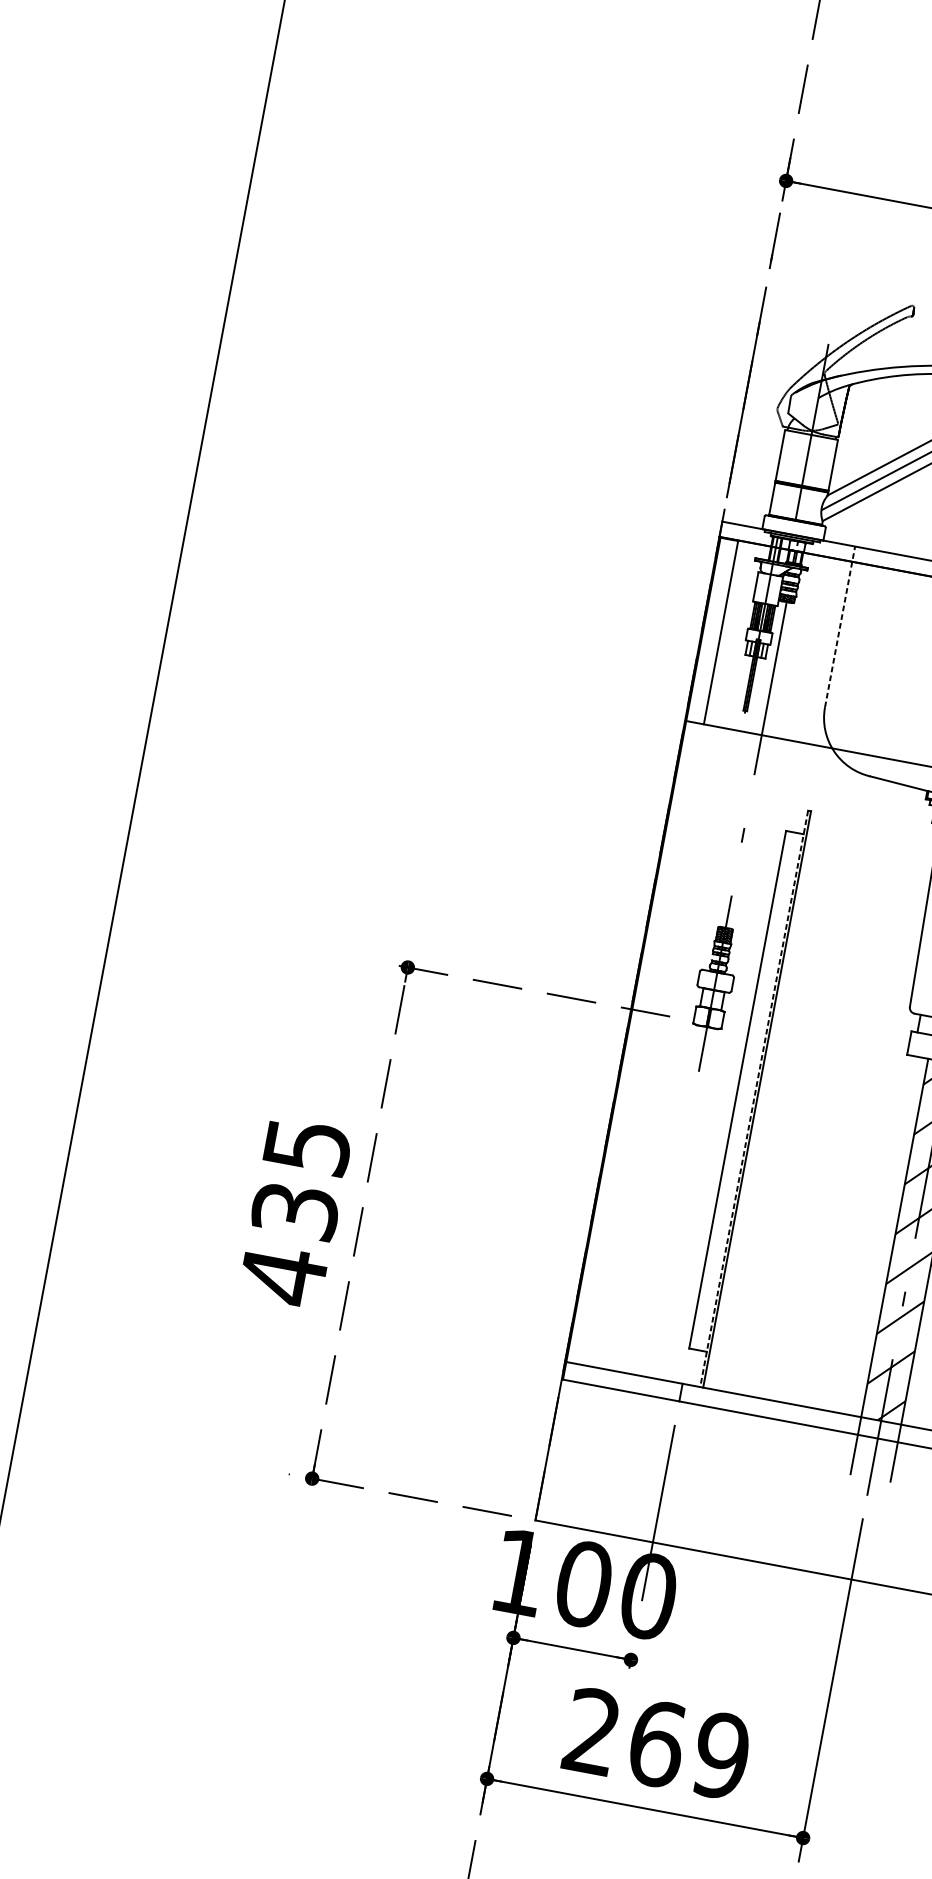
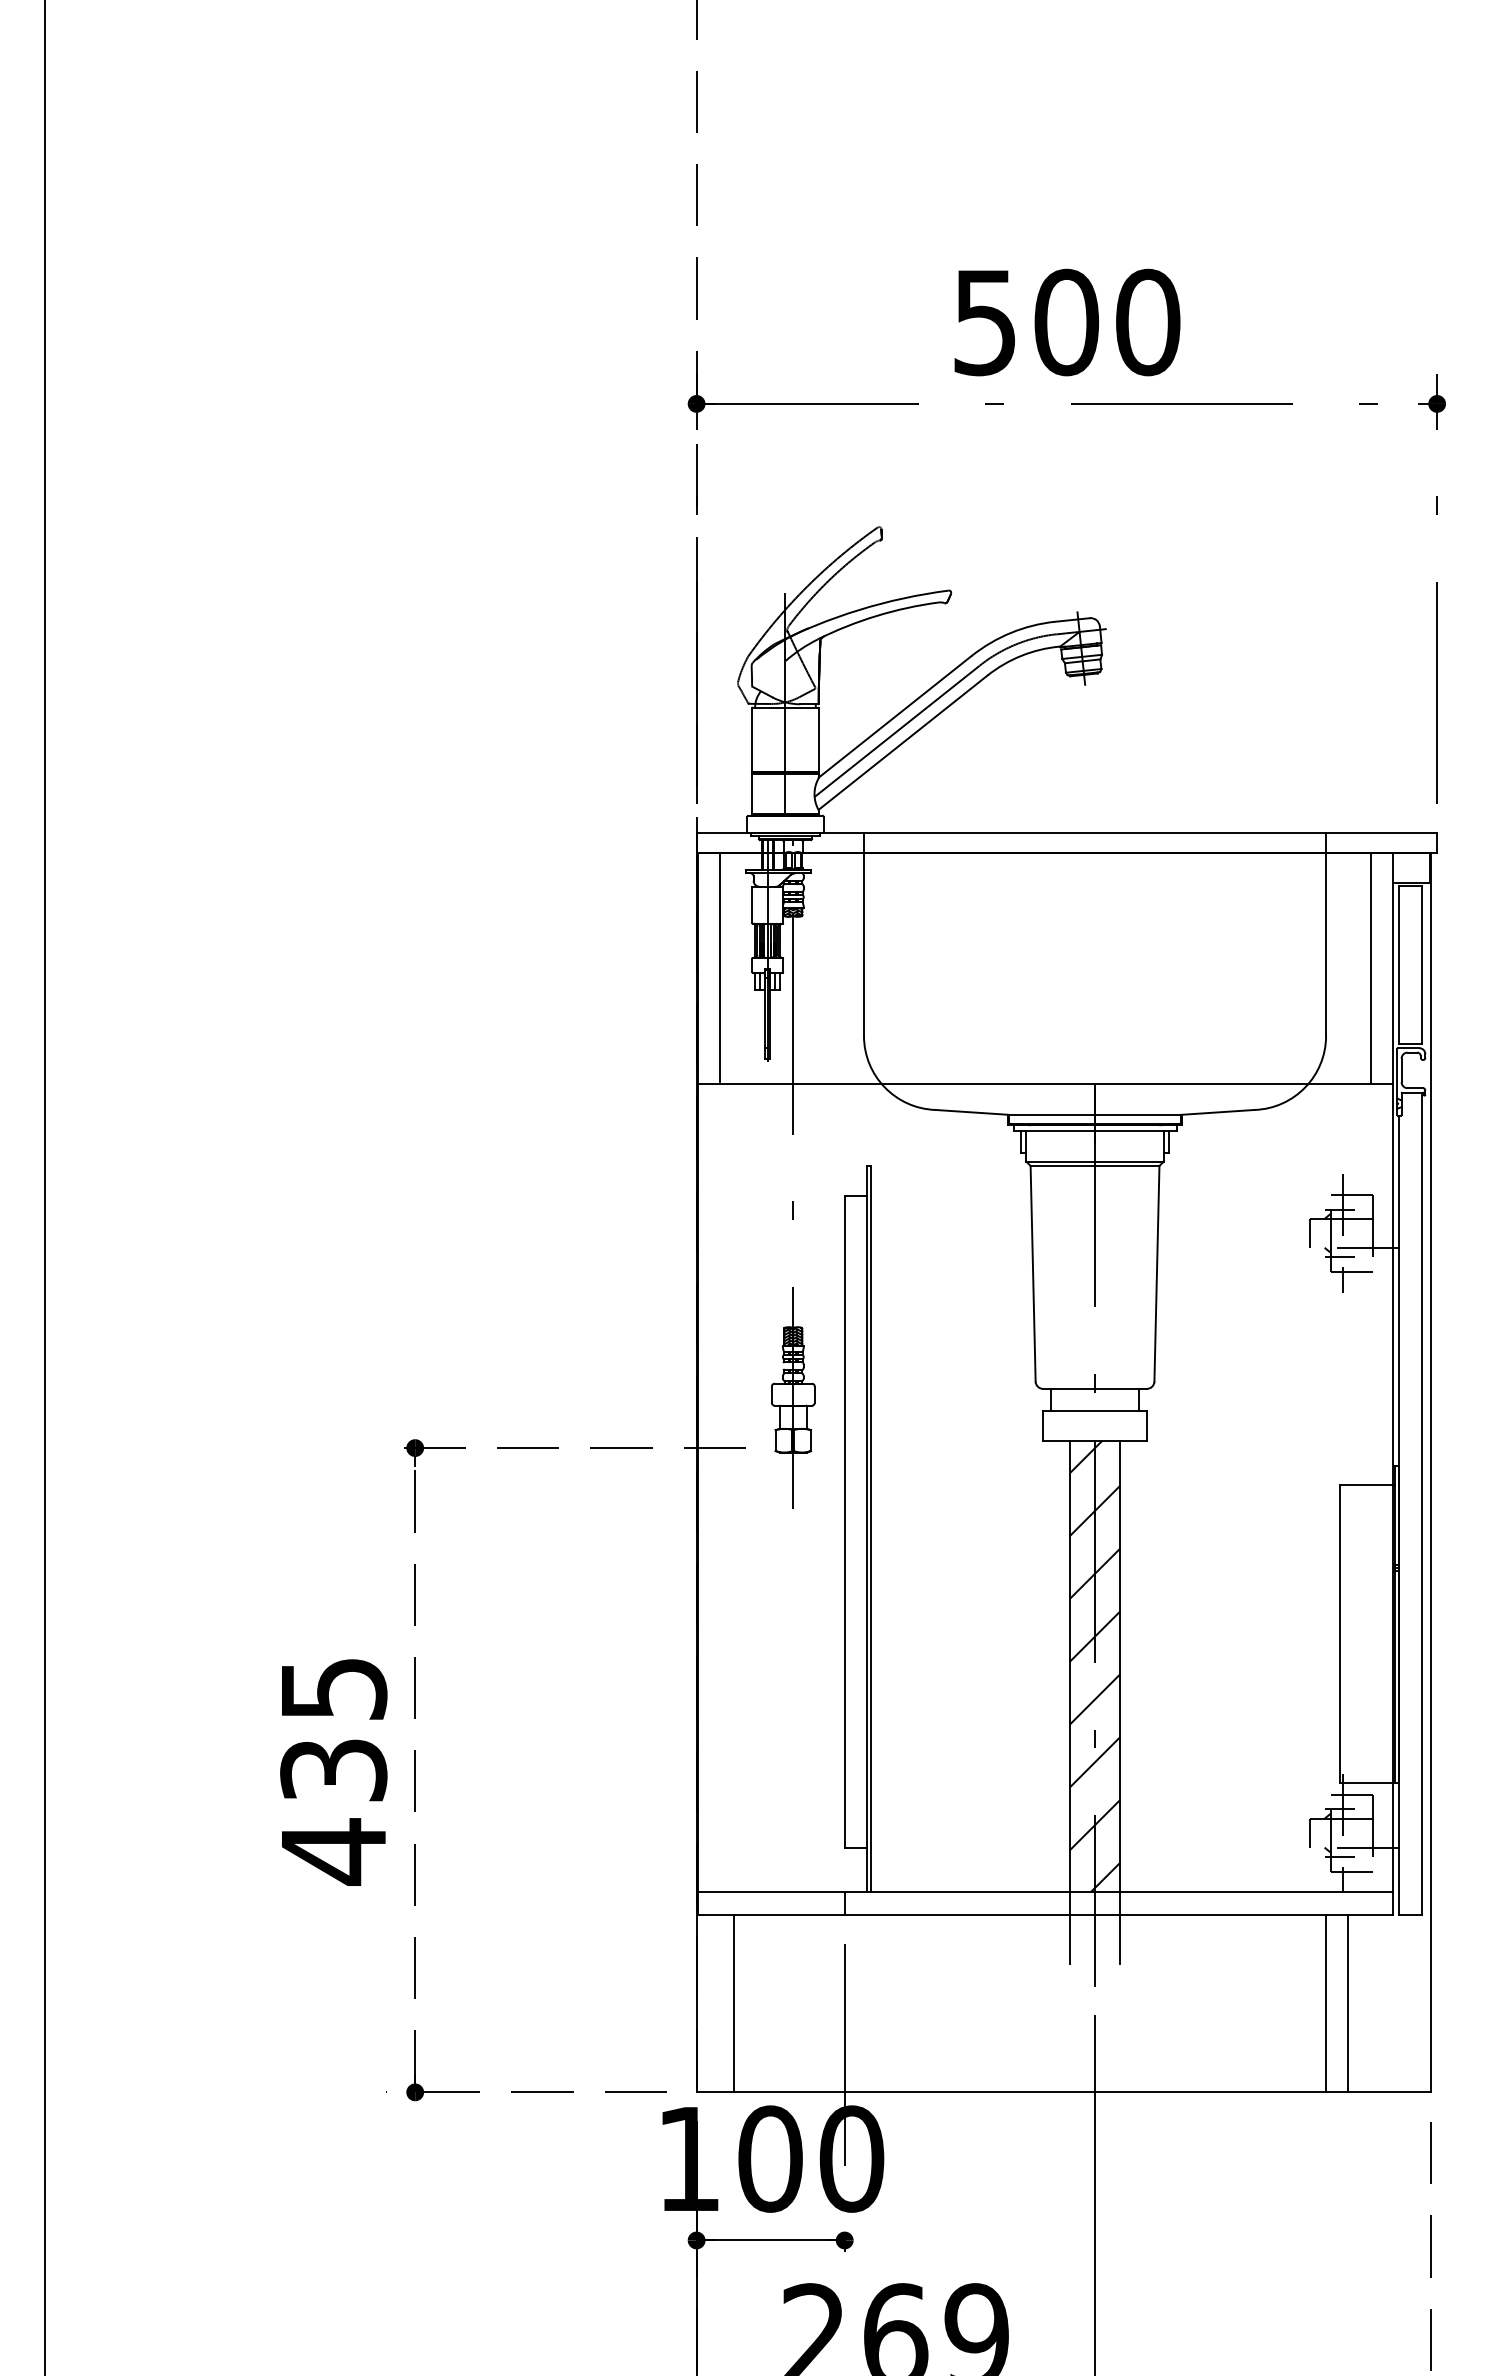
line: (839, 626) -> (863, 934), dashed -> solid
line: (753, 1099) -> (866, 1529), dashed -> solid
line: (577, 1455) -> (733, 2003), added

